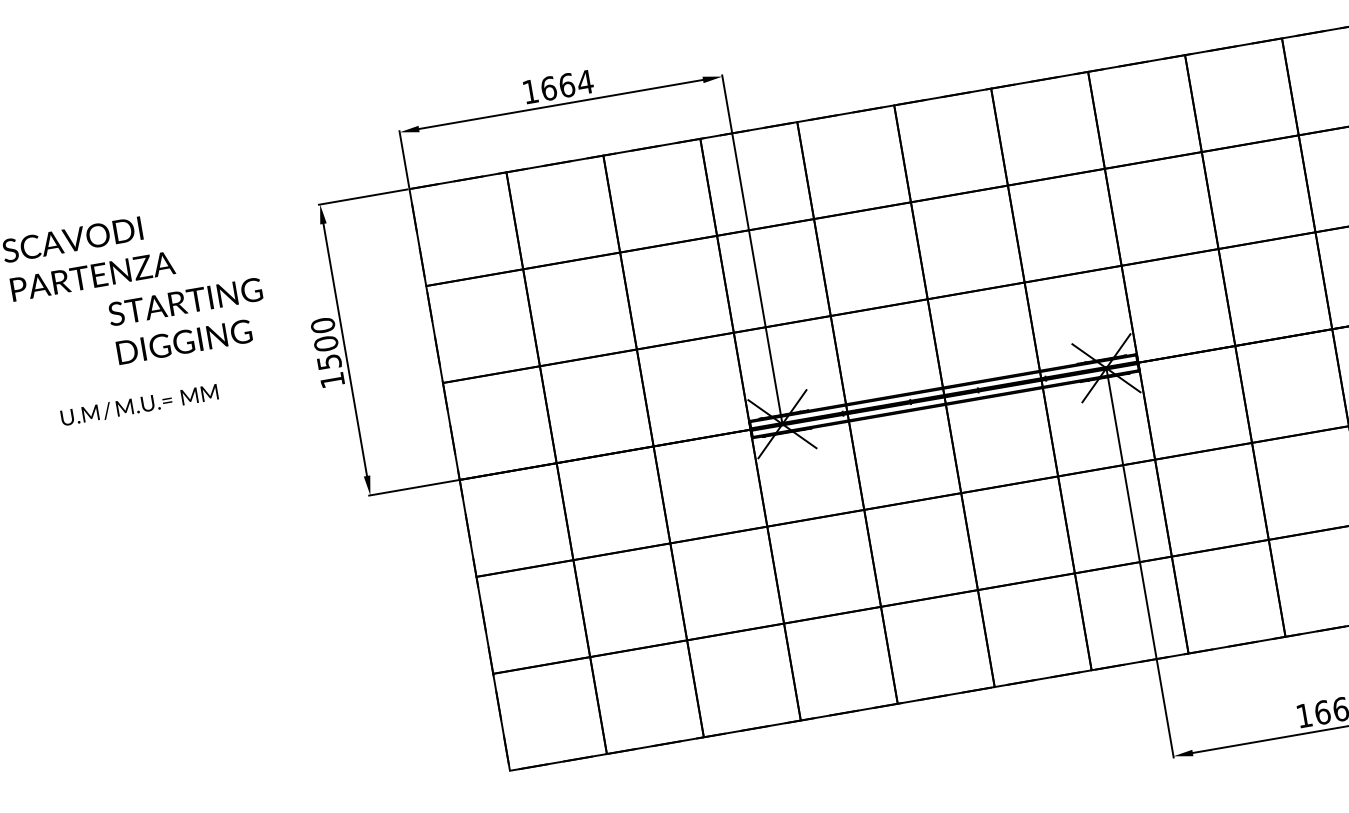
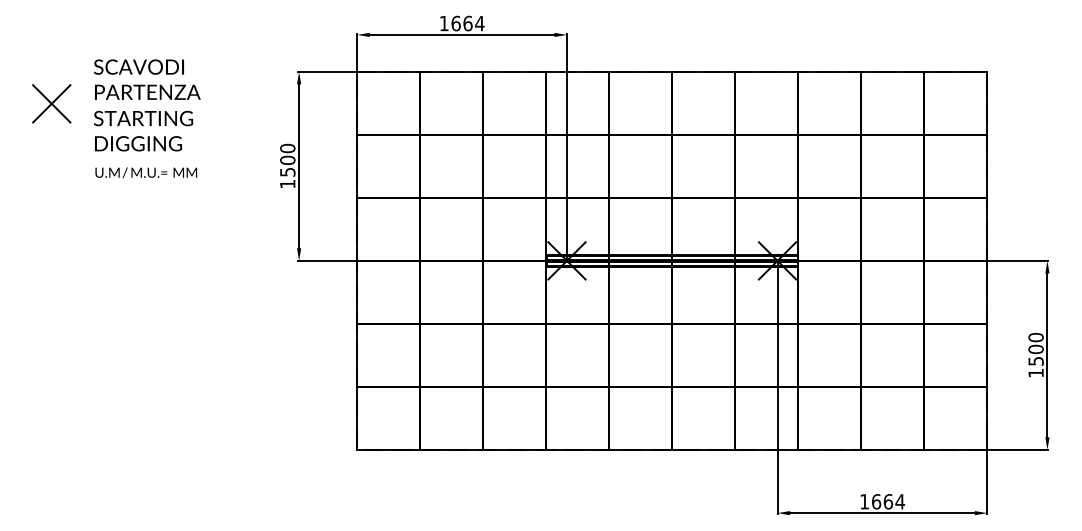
text: (188, 320) -> (143, 130), moved
text: (139, 404) -> (146, 172), moved

